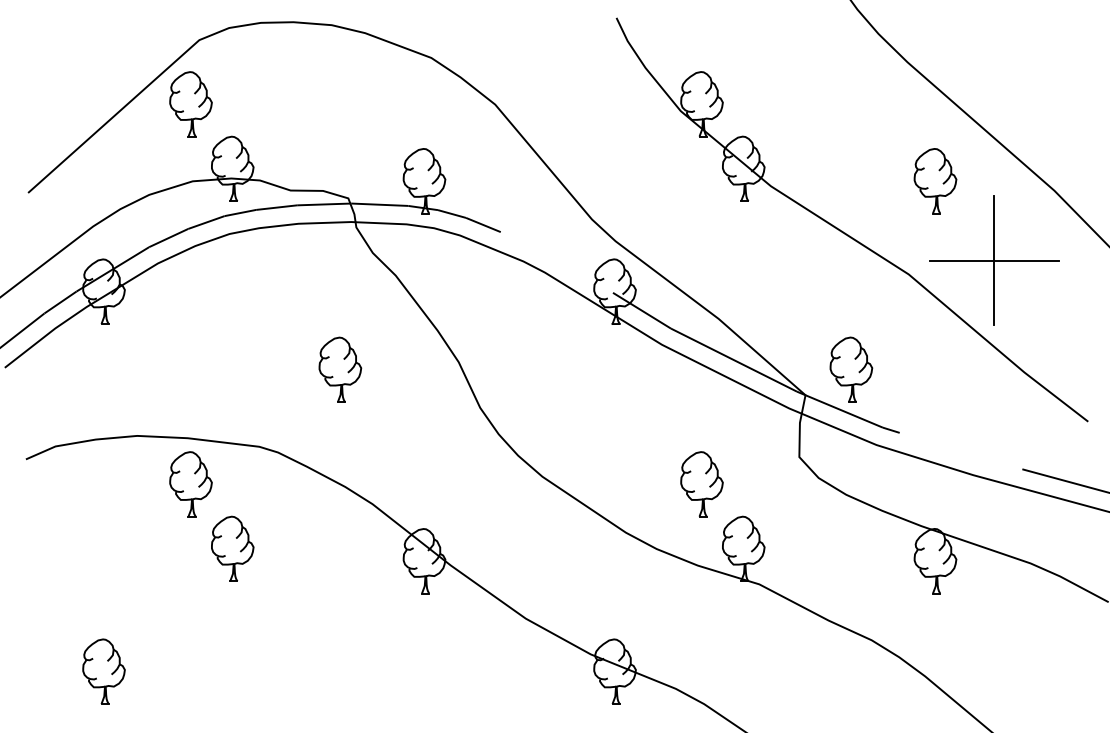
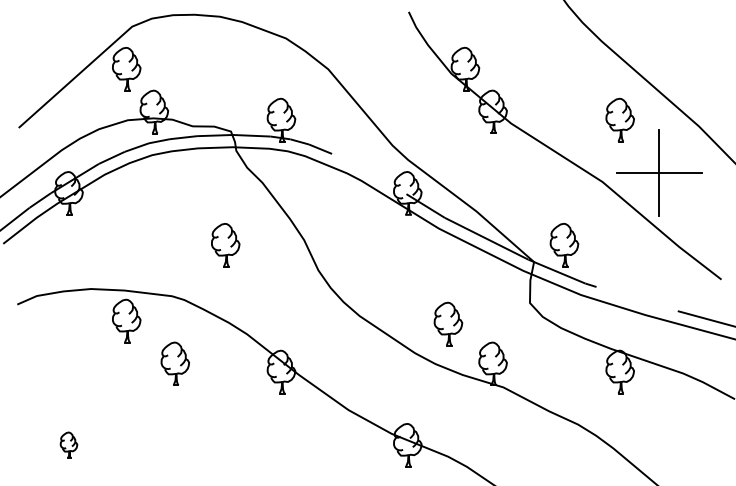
part: (702, 483) -> (448, 323), moved
part: (231, 548) -> (174, 363), moved
part: (103, 671) -> (68, 445), size x0.6

